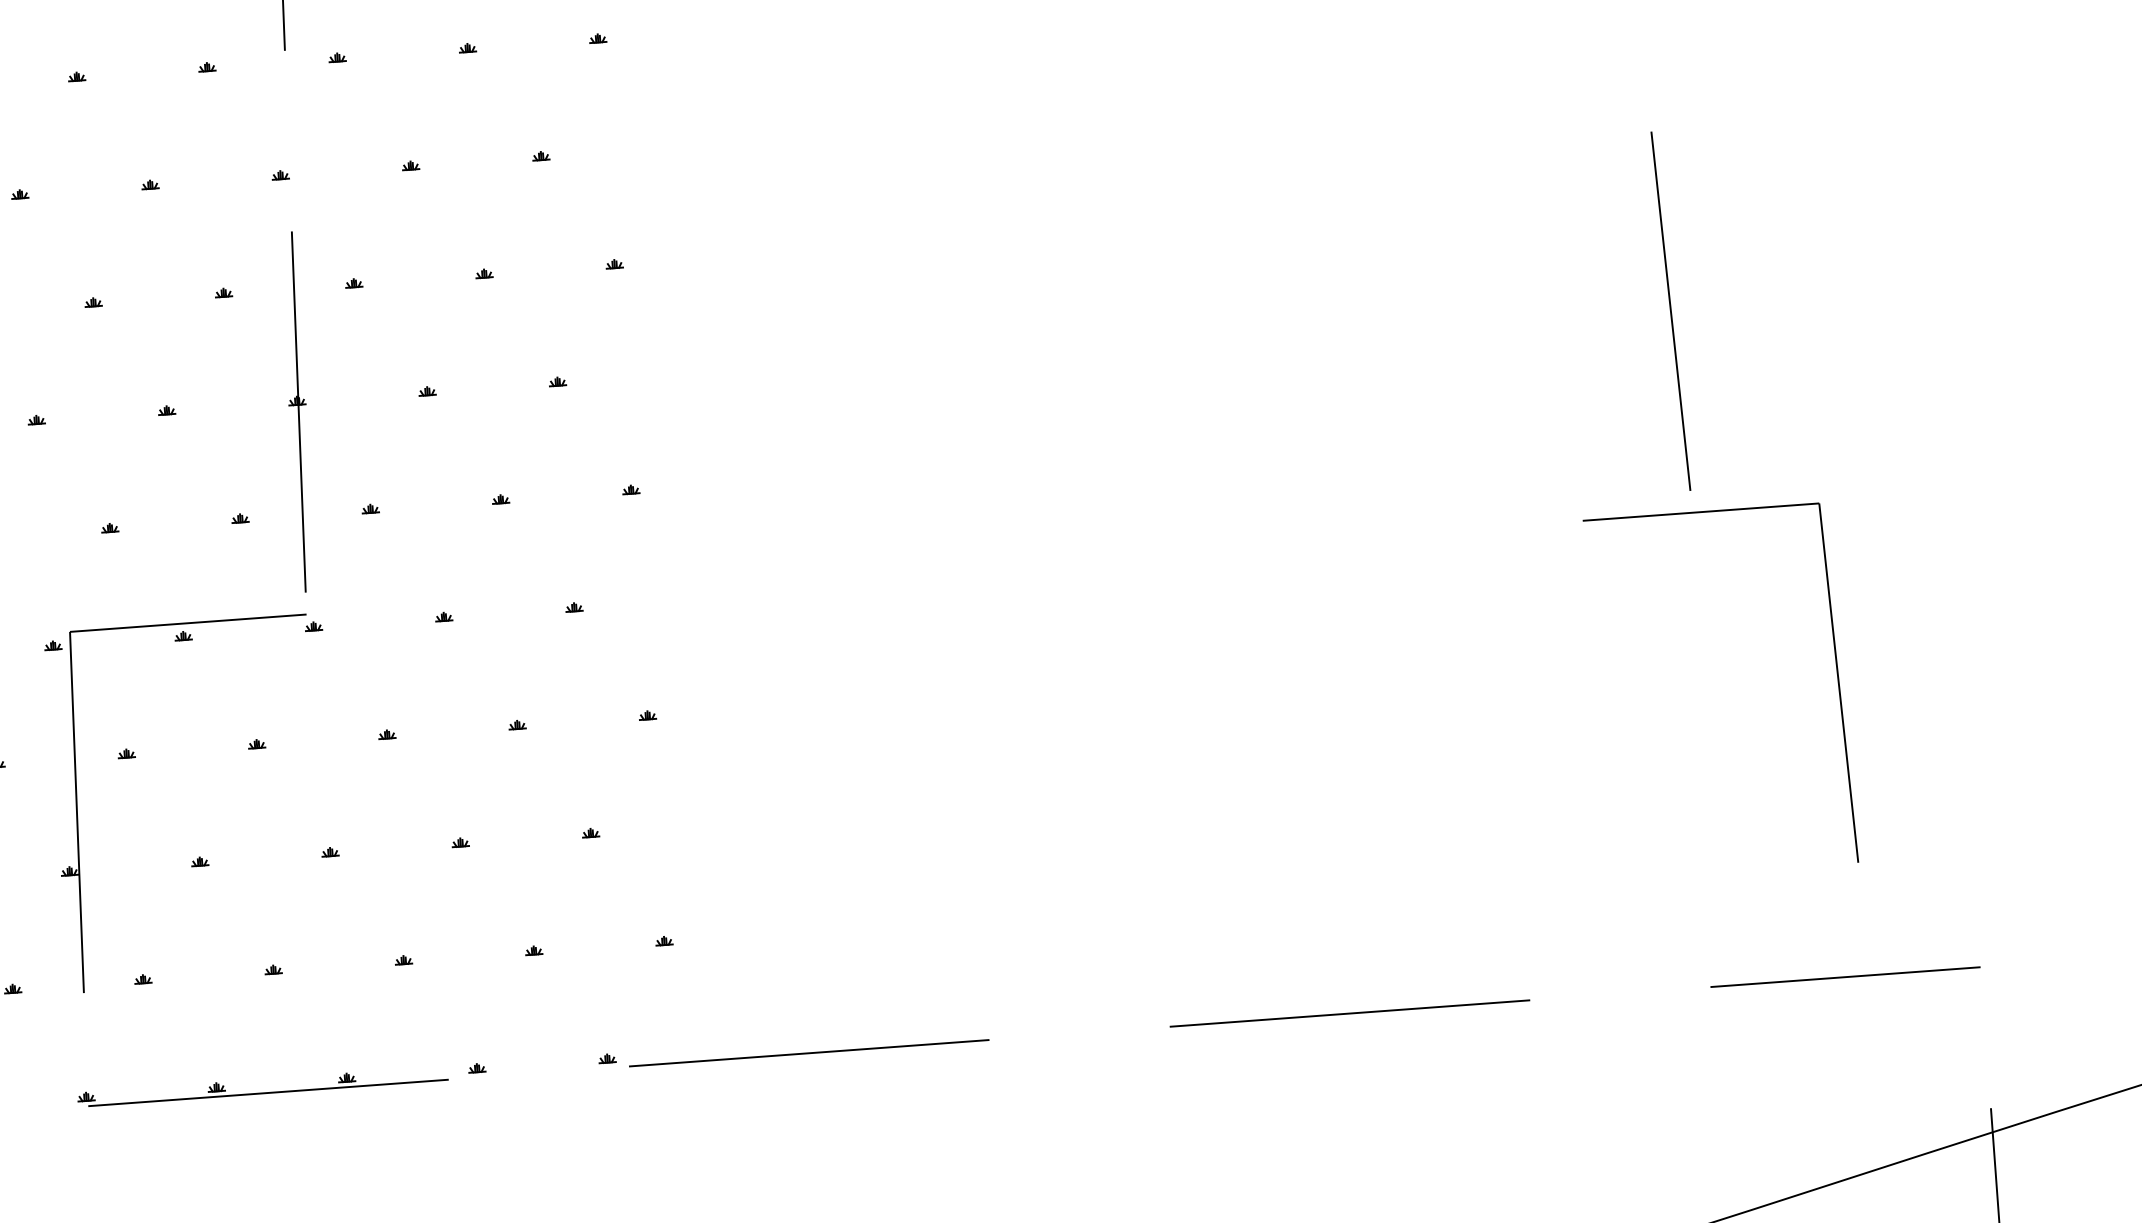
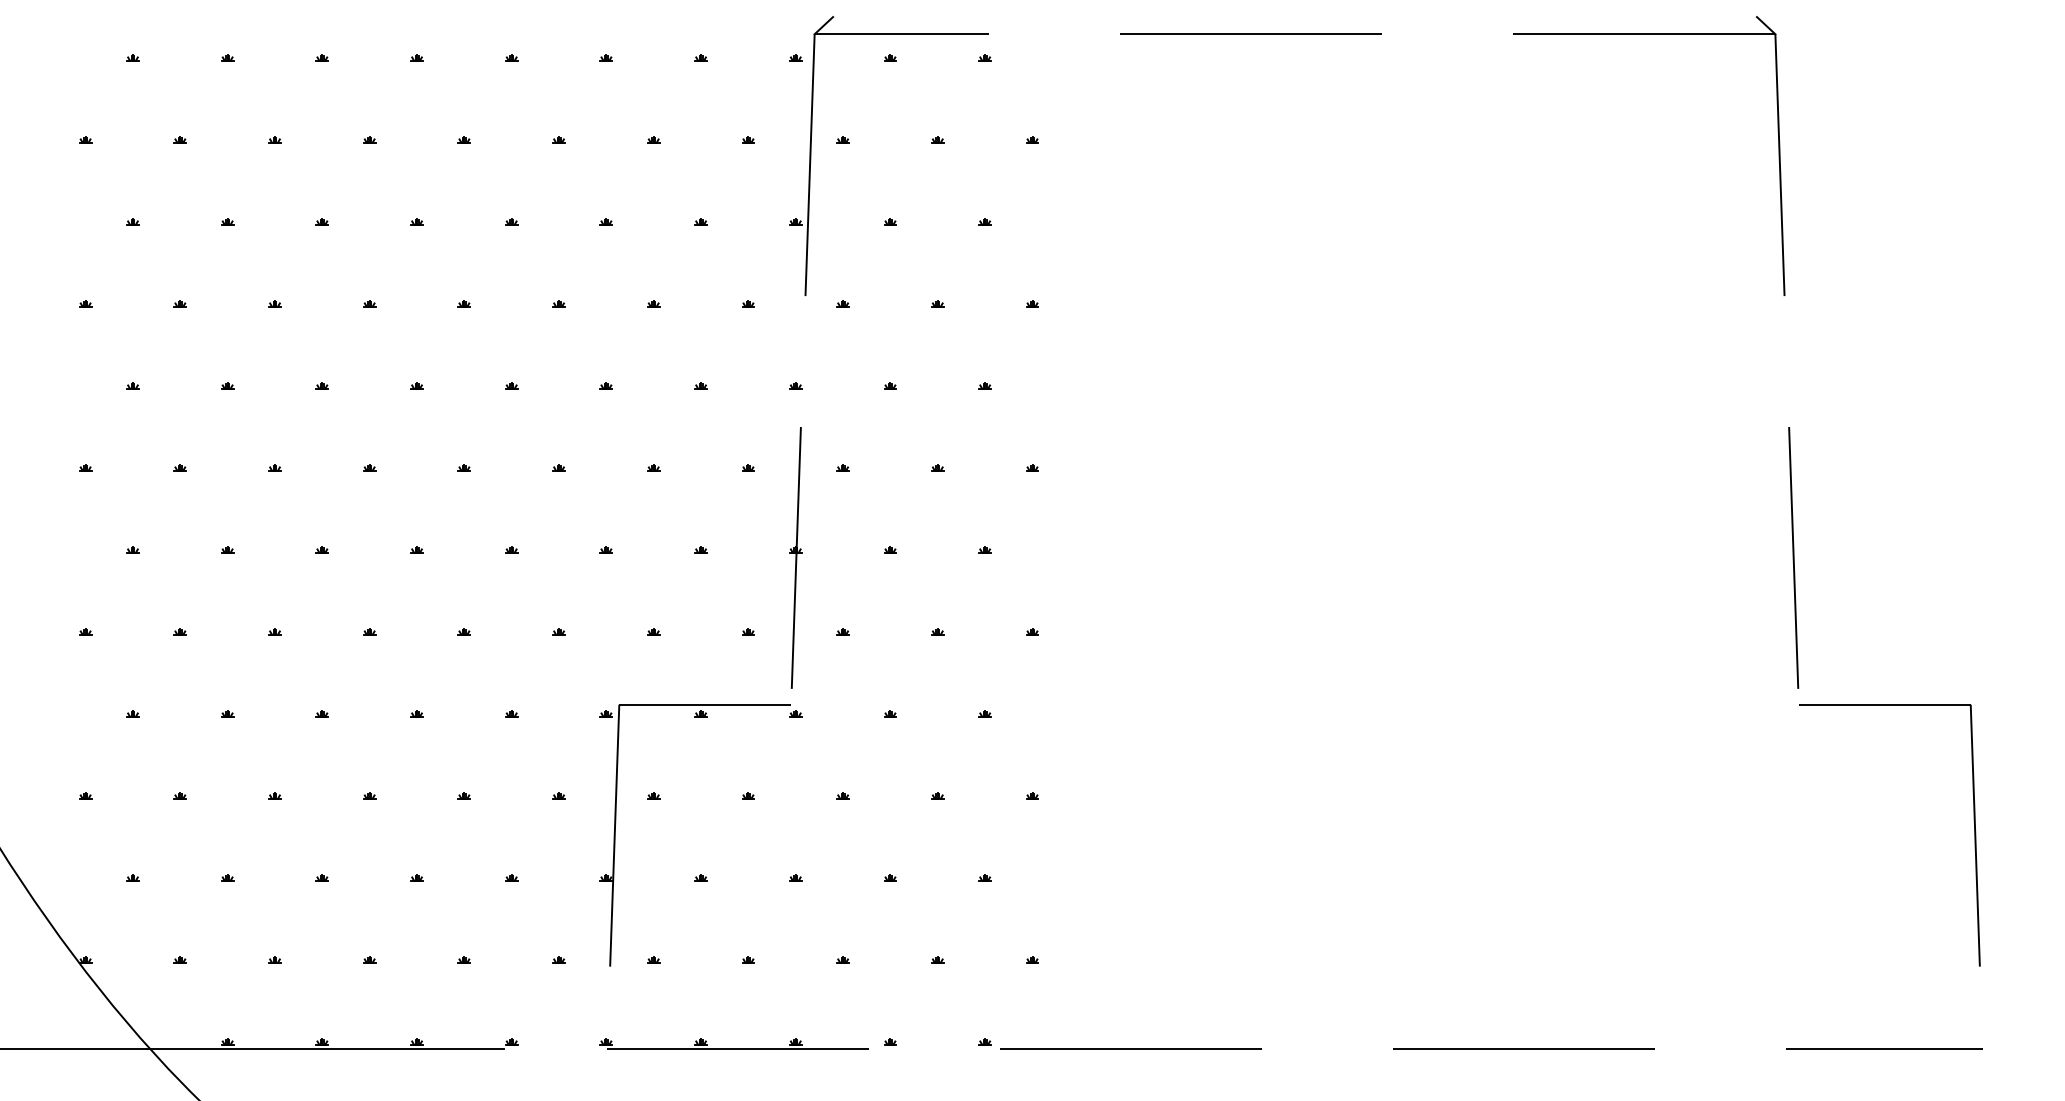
part: (1837, 682) -> (1974, 835), moved

